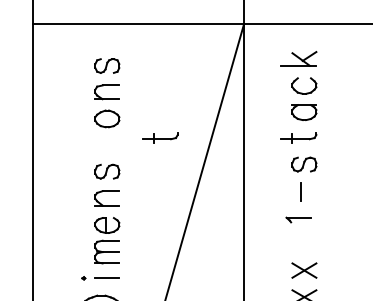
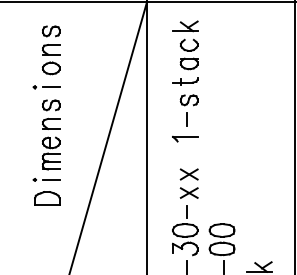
part: (160, 137) -> (88, 81), removed
part: (100, 146) -> (46, 87), added
part: (299, 219) -> (185, 138), size x1.43

